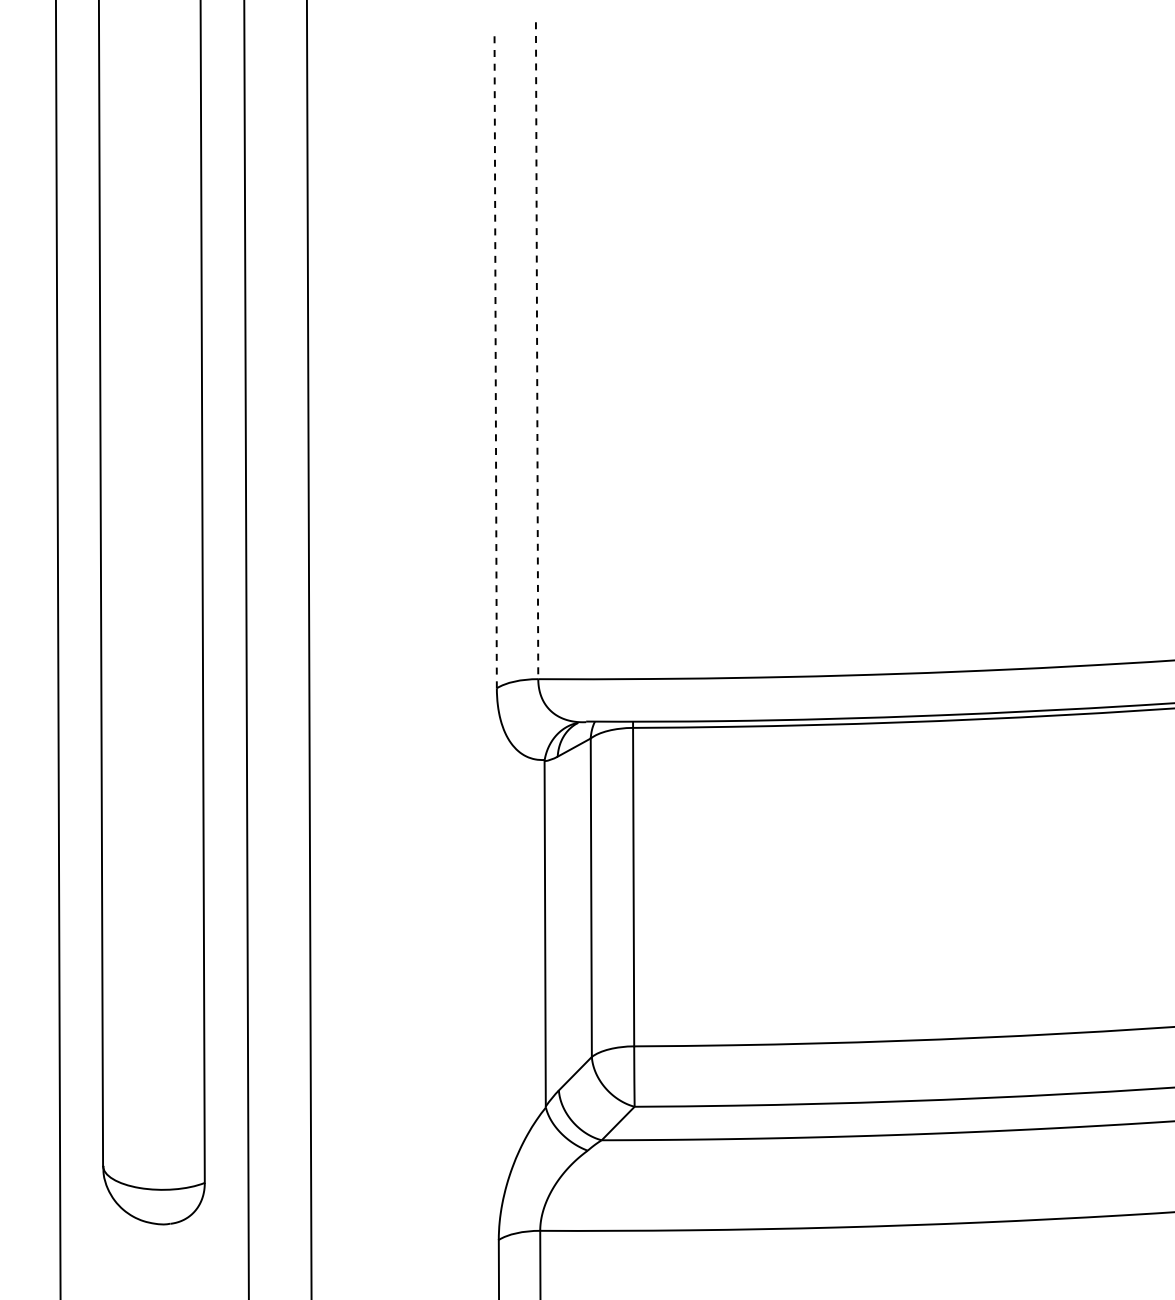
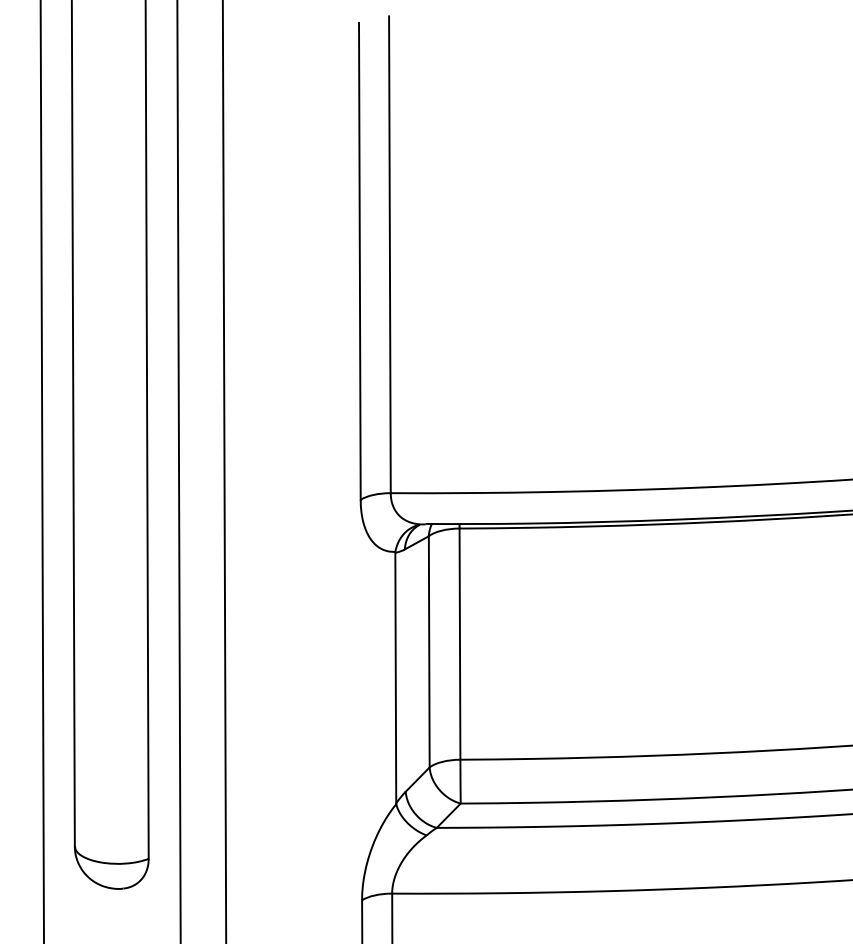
line: (537, 351) -> (390, 255), dashed -> solid
line: (495, 359) -> (359, 261), dashed -> solid

